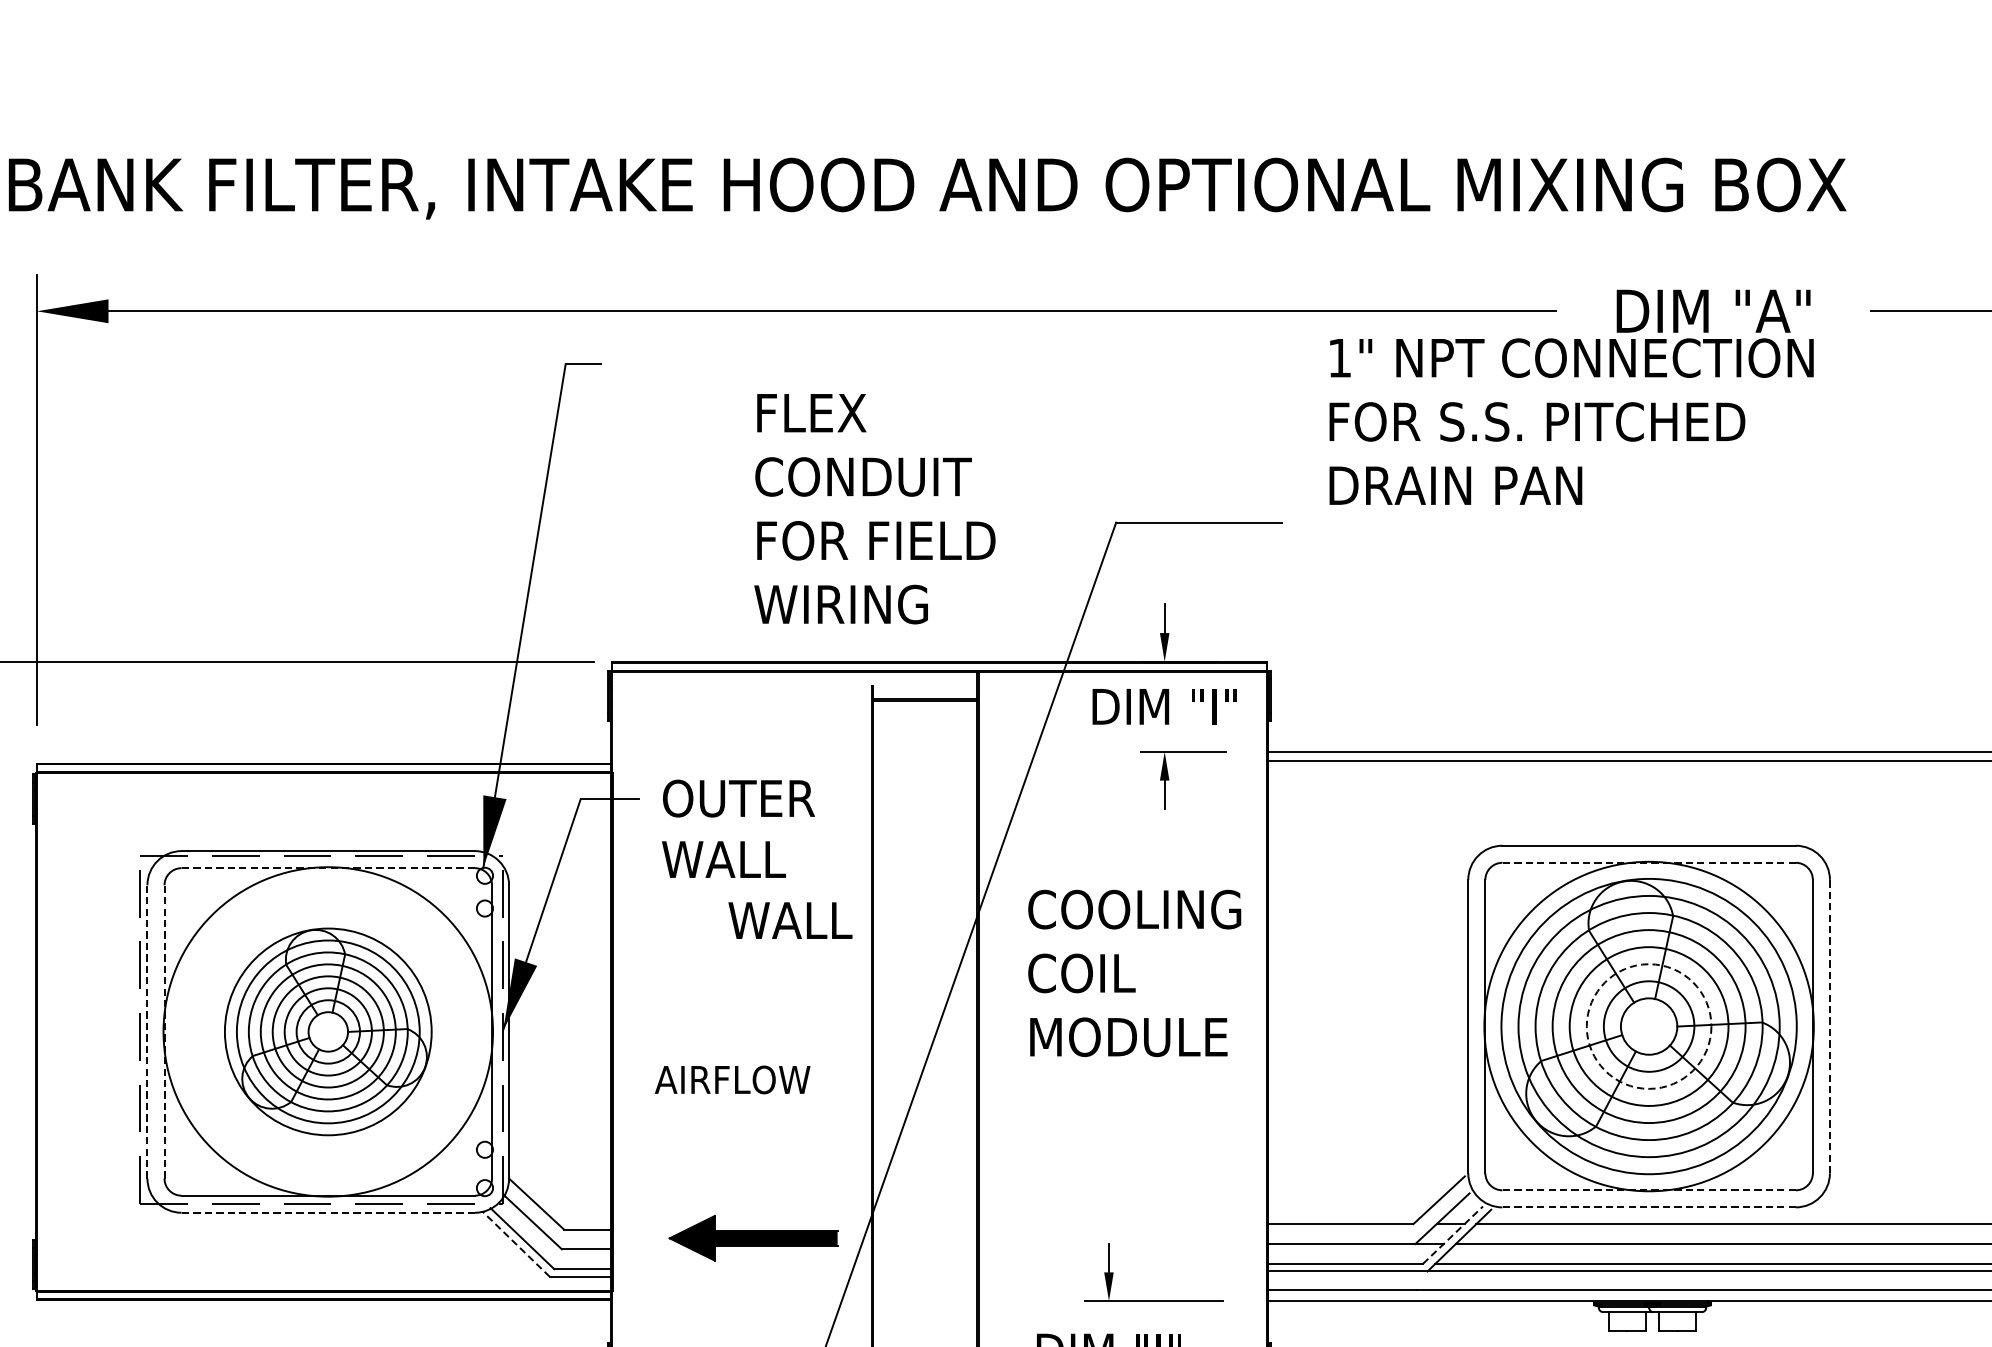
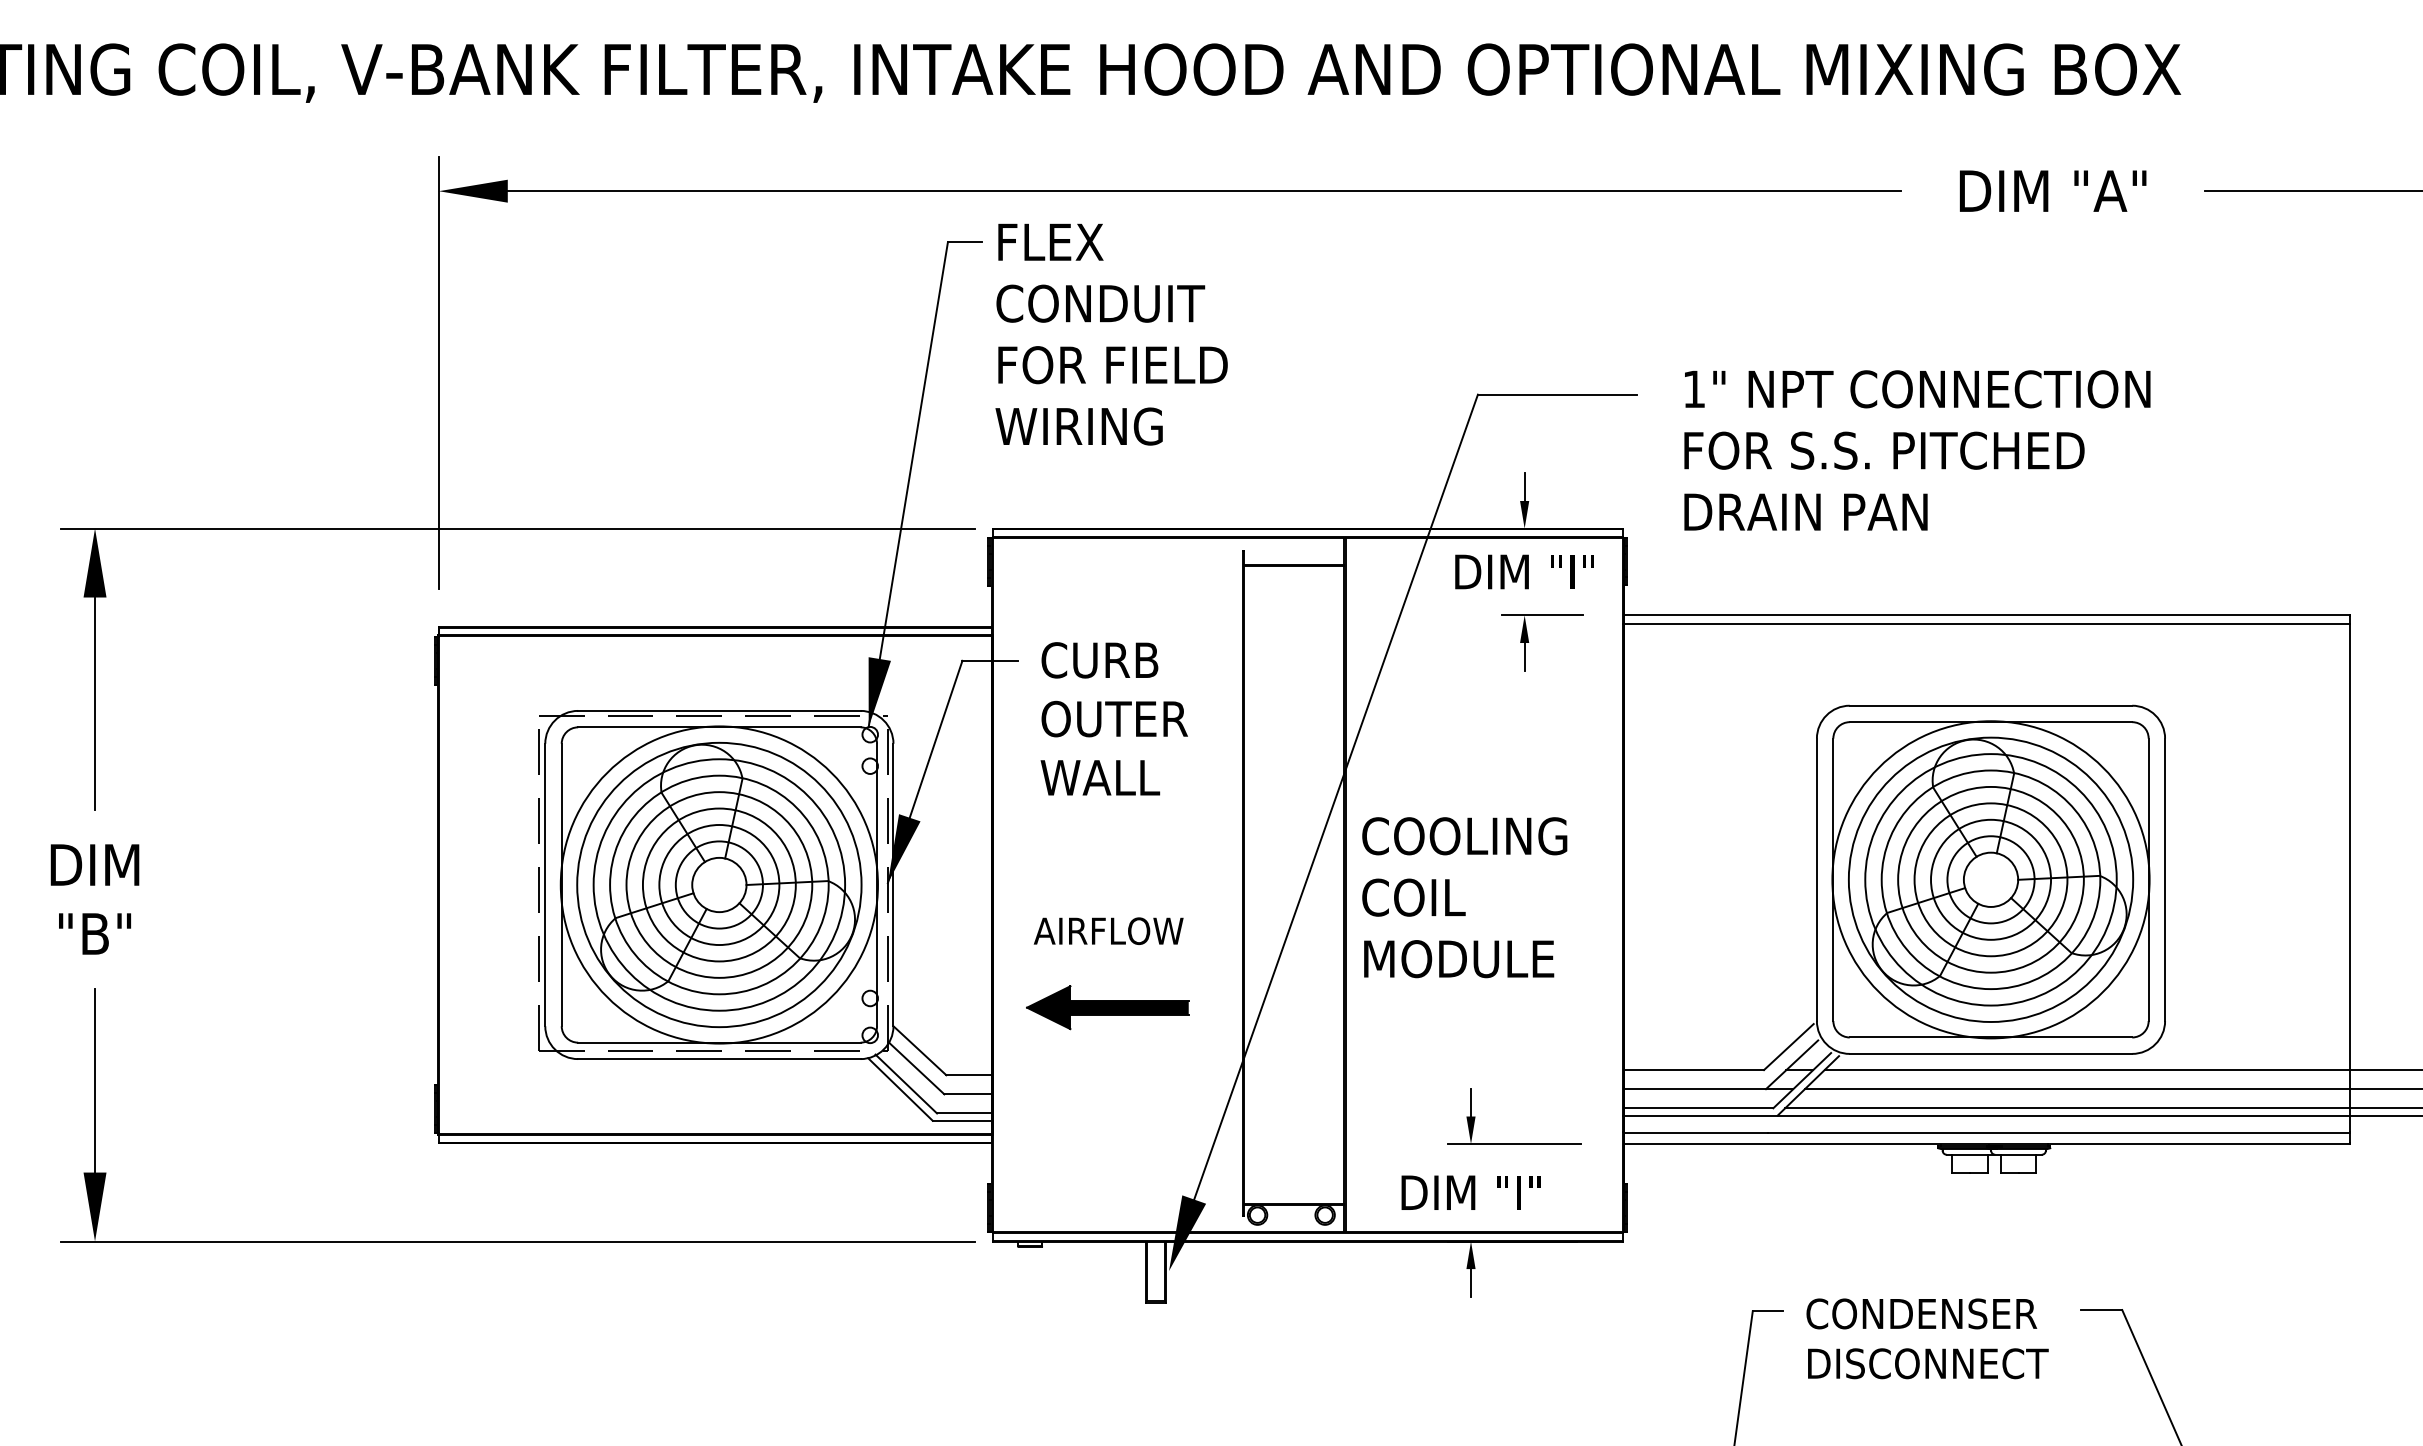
text: (1571, 421) -> (1917, 450), moved
text: (874, 508) -> (1111, 334), moved
text: (740, 798) -> (1116, 660), OUTER -> CURB
text: (737, 858) -> (1113, 718), WALL -> OUTER
line: (1648, 863) -> (1990, 722), dashed -> solid
line: (327, 868) -> (718, 727), dashed -> solid
text: (790, 920) -> (1100, 777), moved
text: (1134, 973) -> (1464, 897), moved
circle: (1649, 1026) -> (1991, 879), dashed -> solid
line: (1830, 1026) -> (2165, 879), dashed -> solid
line: (147, 1031) -> (545, 884), dashed -> solid
line: (164, 1031) -> (561, 884), dashed -> solid
part: (328, 1031) -> (719, 884), size x1.43
line: (1648, 1190) -> (1990, 1037), dashed -> solid
line: (1648, 1206) -> (1990, 1053), dashed -> solid
line: (327, 1213) -> (718, 1059), dashed -> solid
line: (1453, 1235) -> (1802, 1080), dashed -> solid
part: (753, 1238) -> (1107, 1007), moved
line: (516, 1244) -> (900, 1089), dashed -> solid

